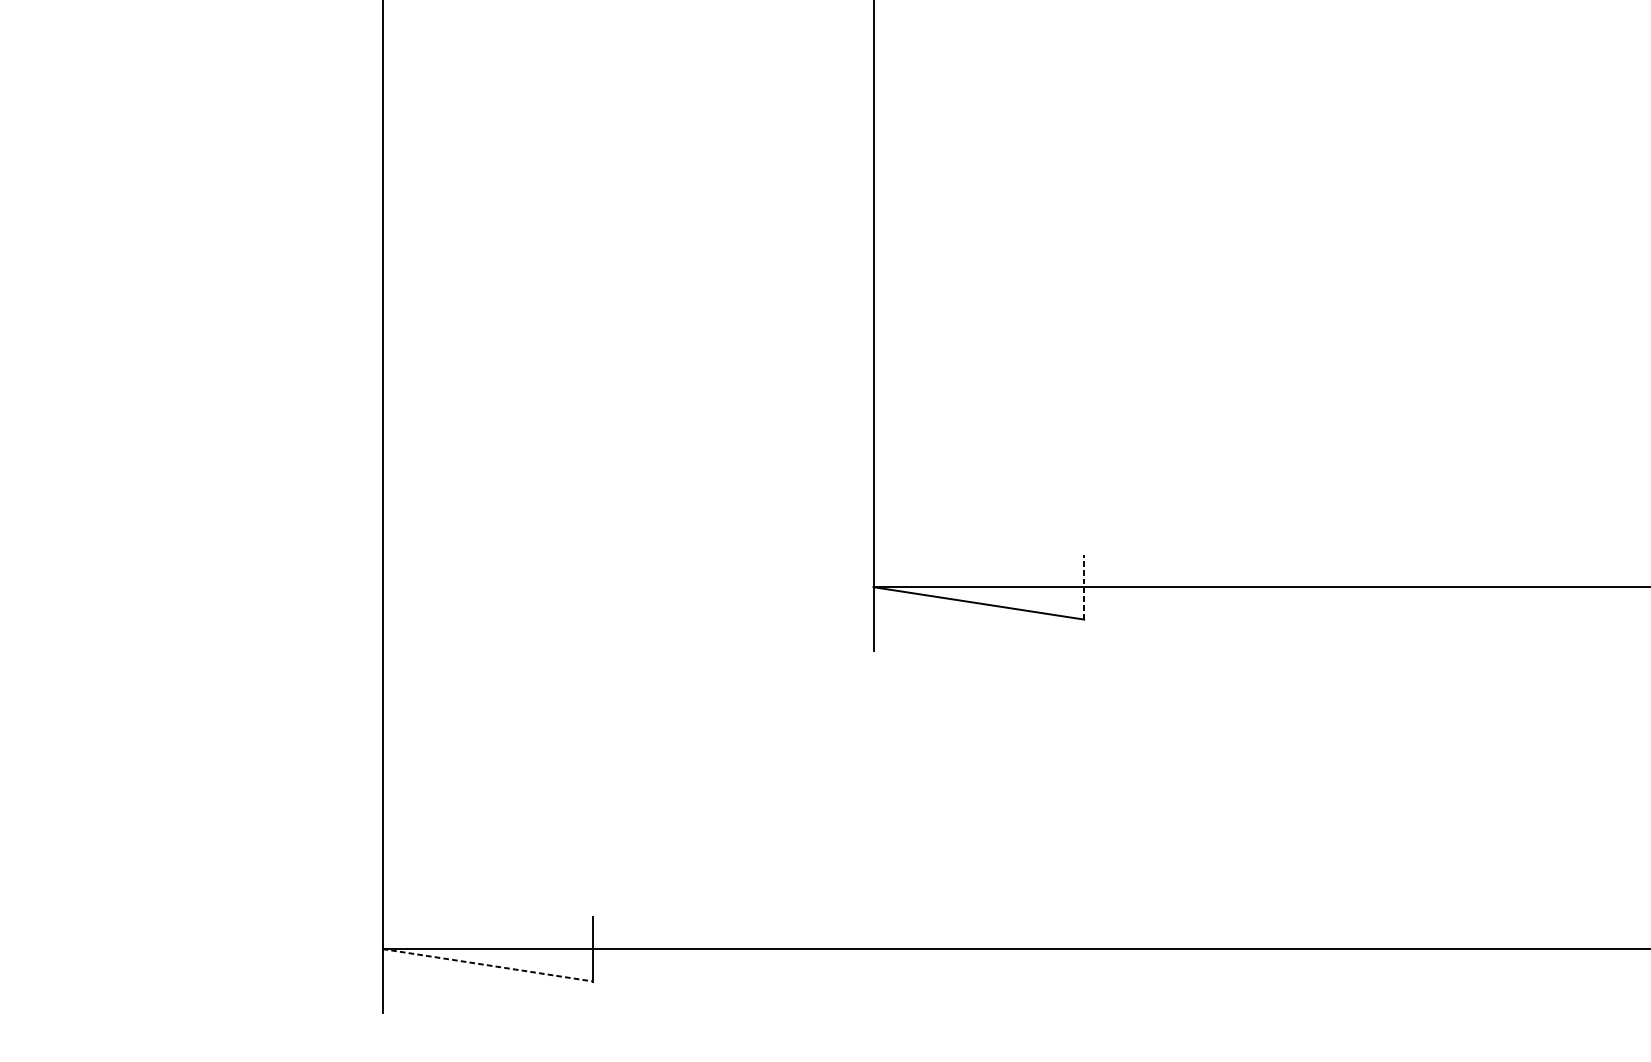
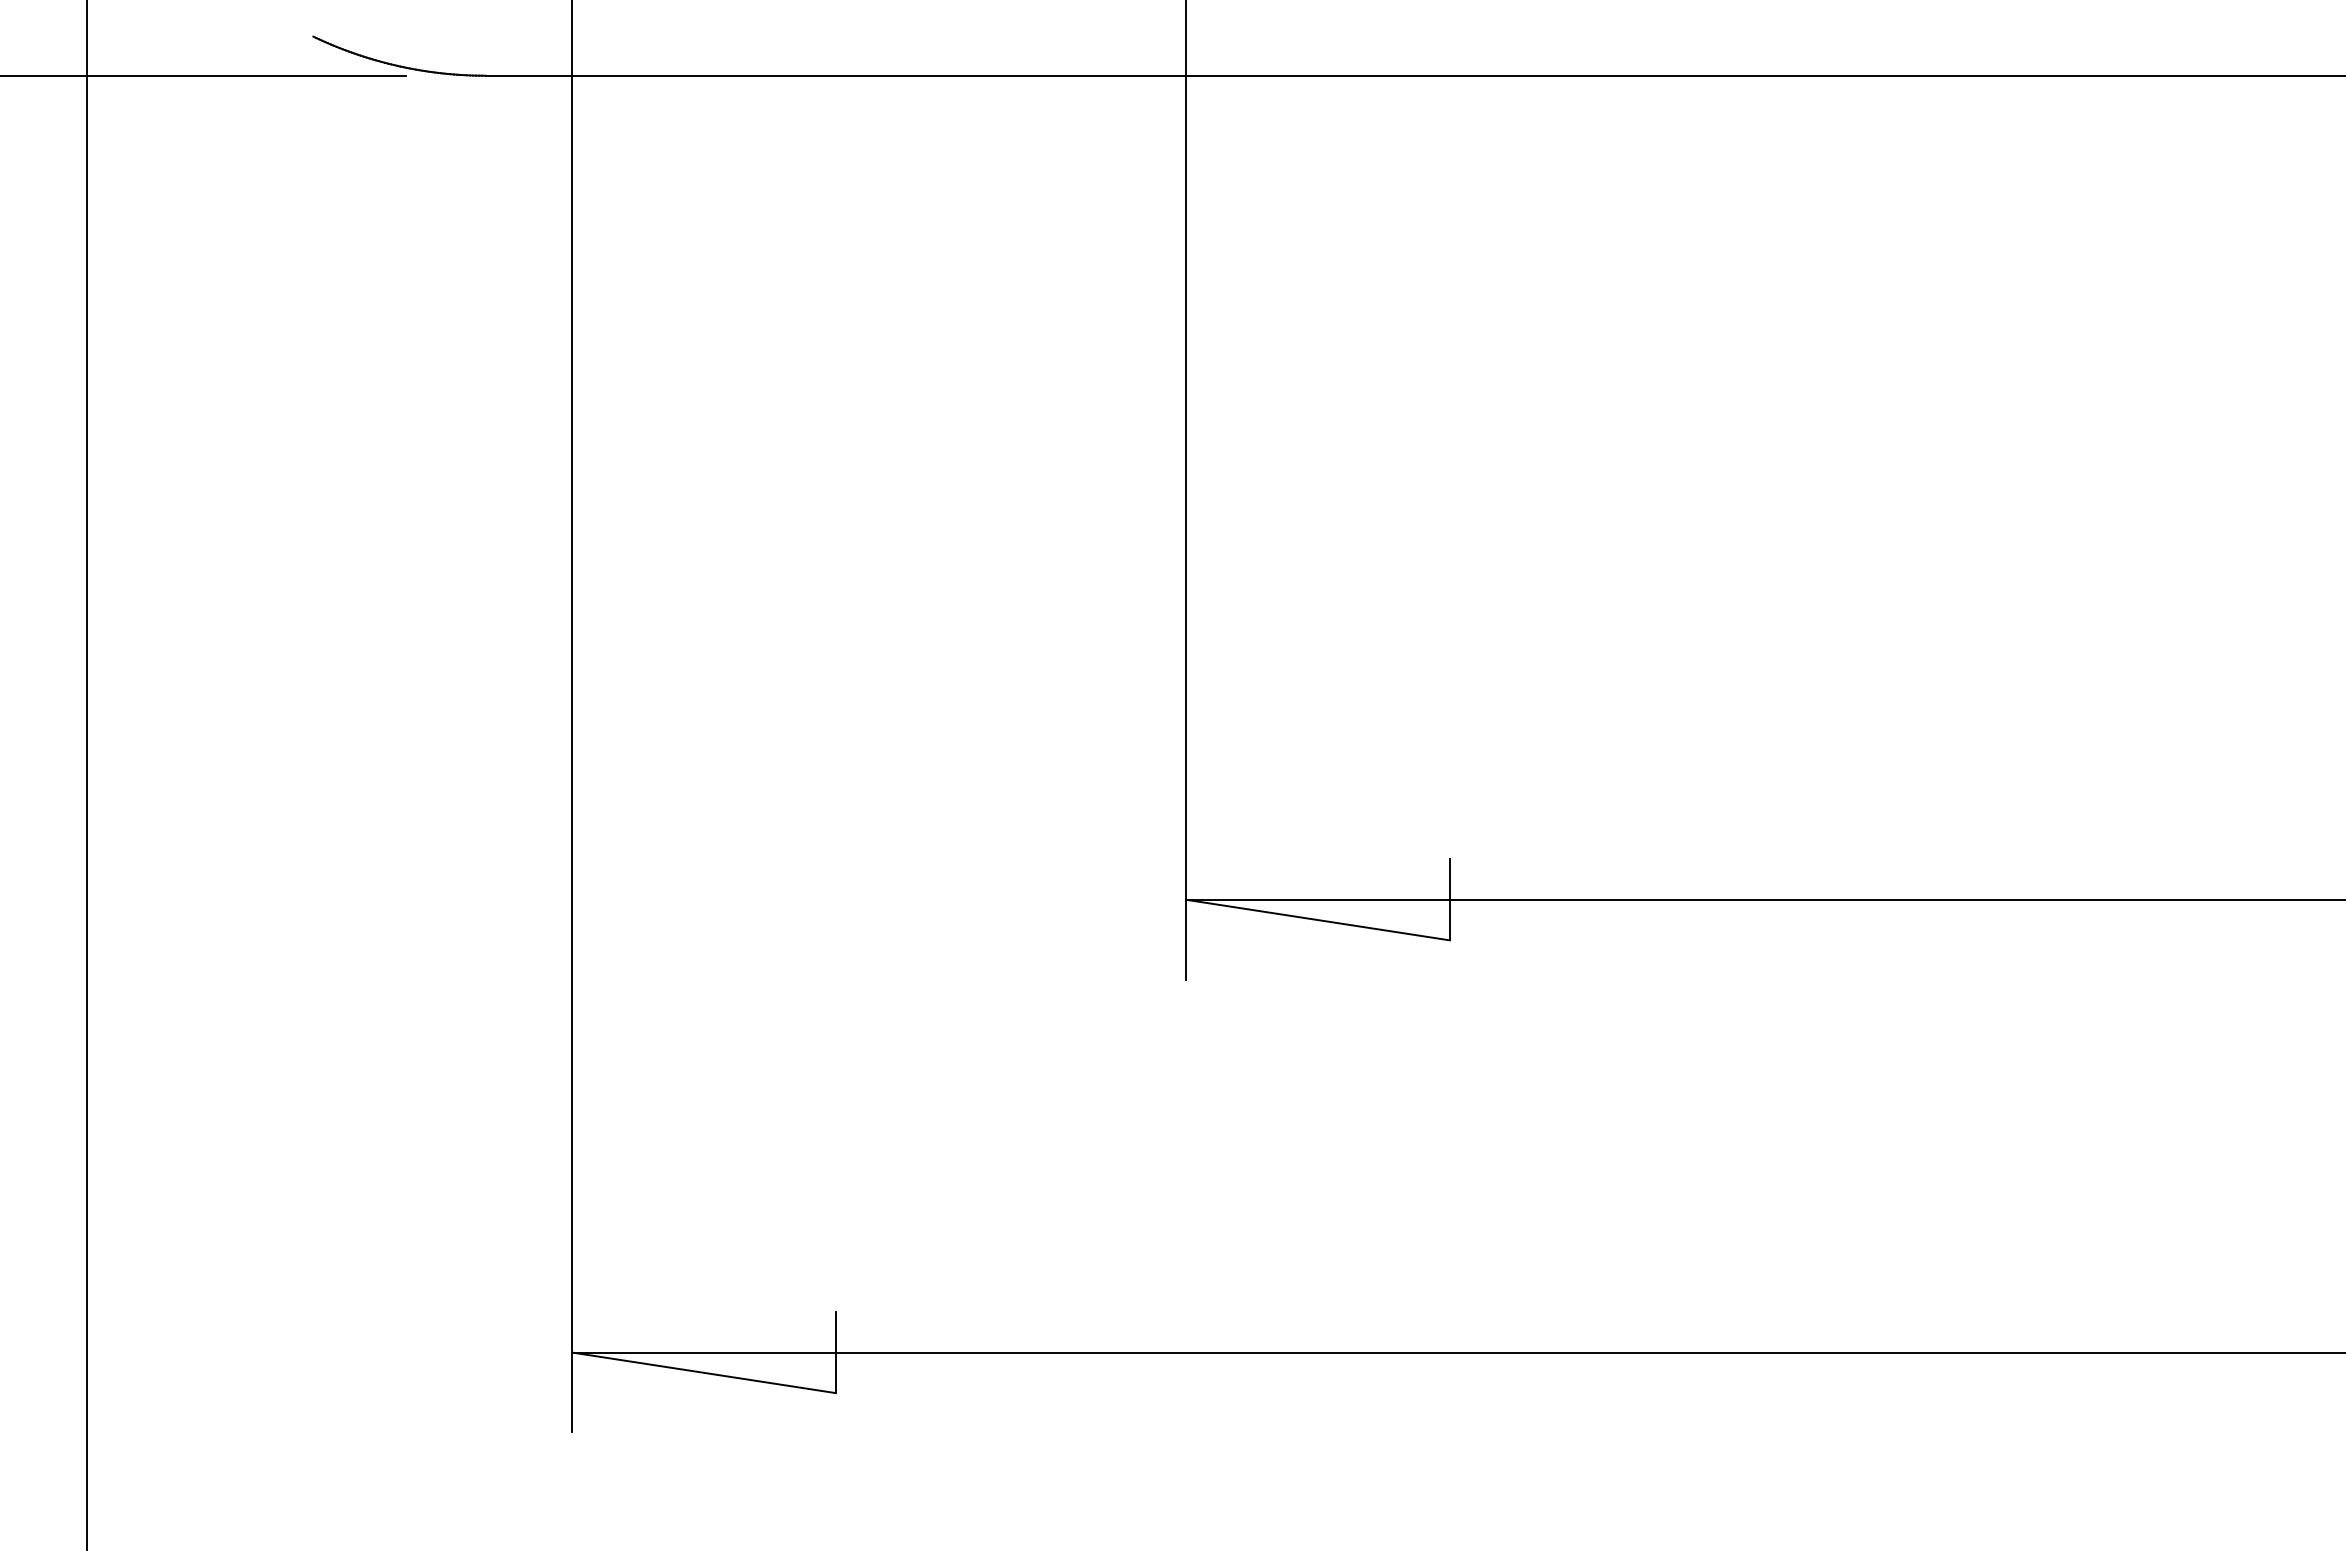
line: (1083, 586) -> (1449, 899), dashed -> solid
line: (488, 965) -> (704, 1372), dashed -> solid

